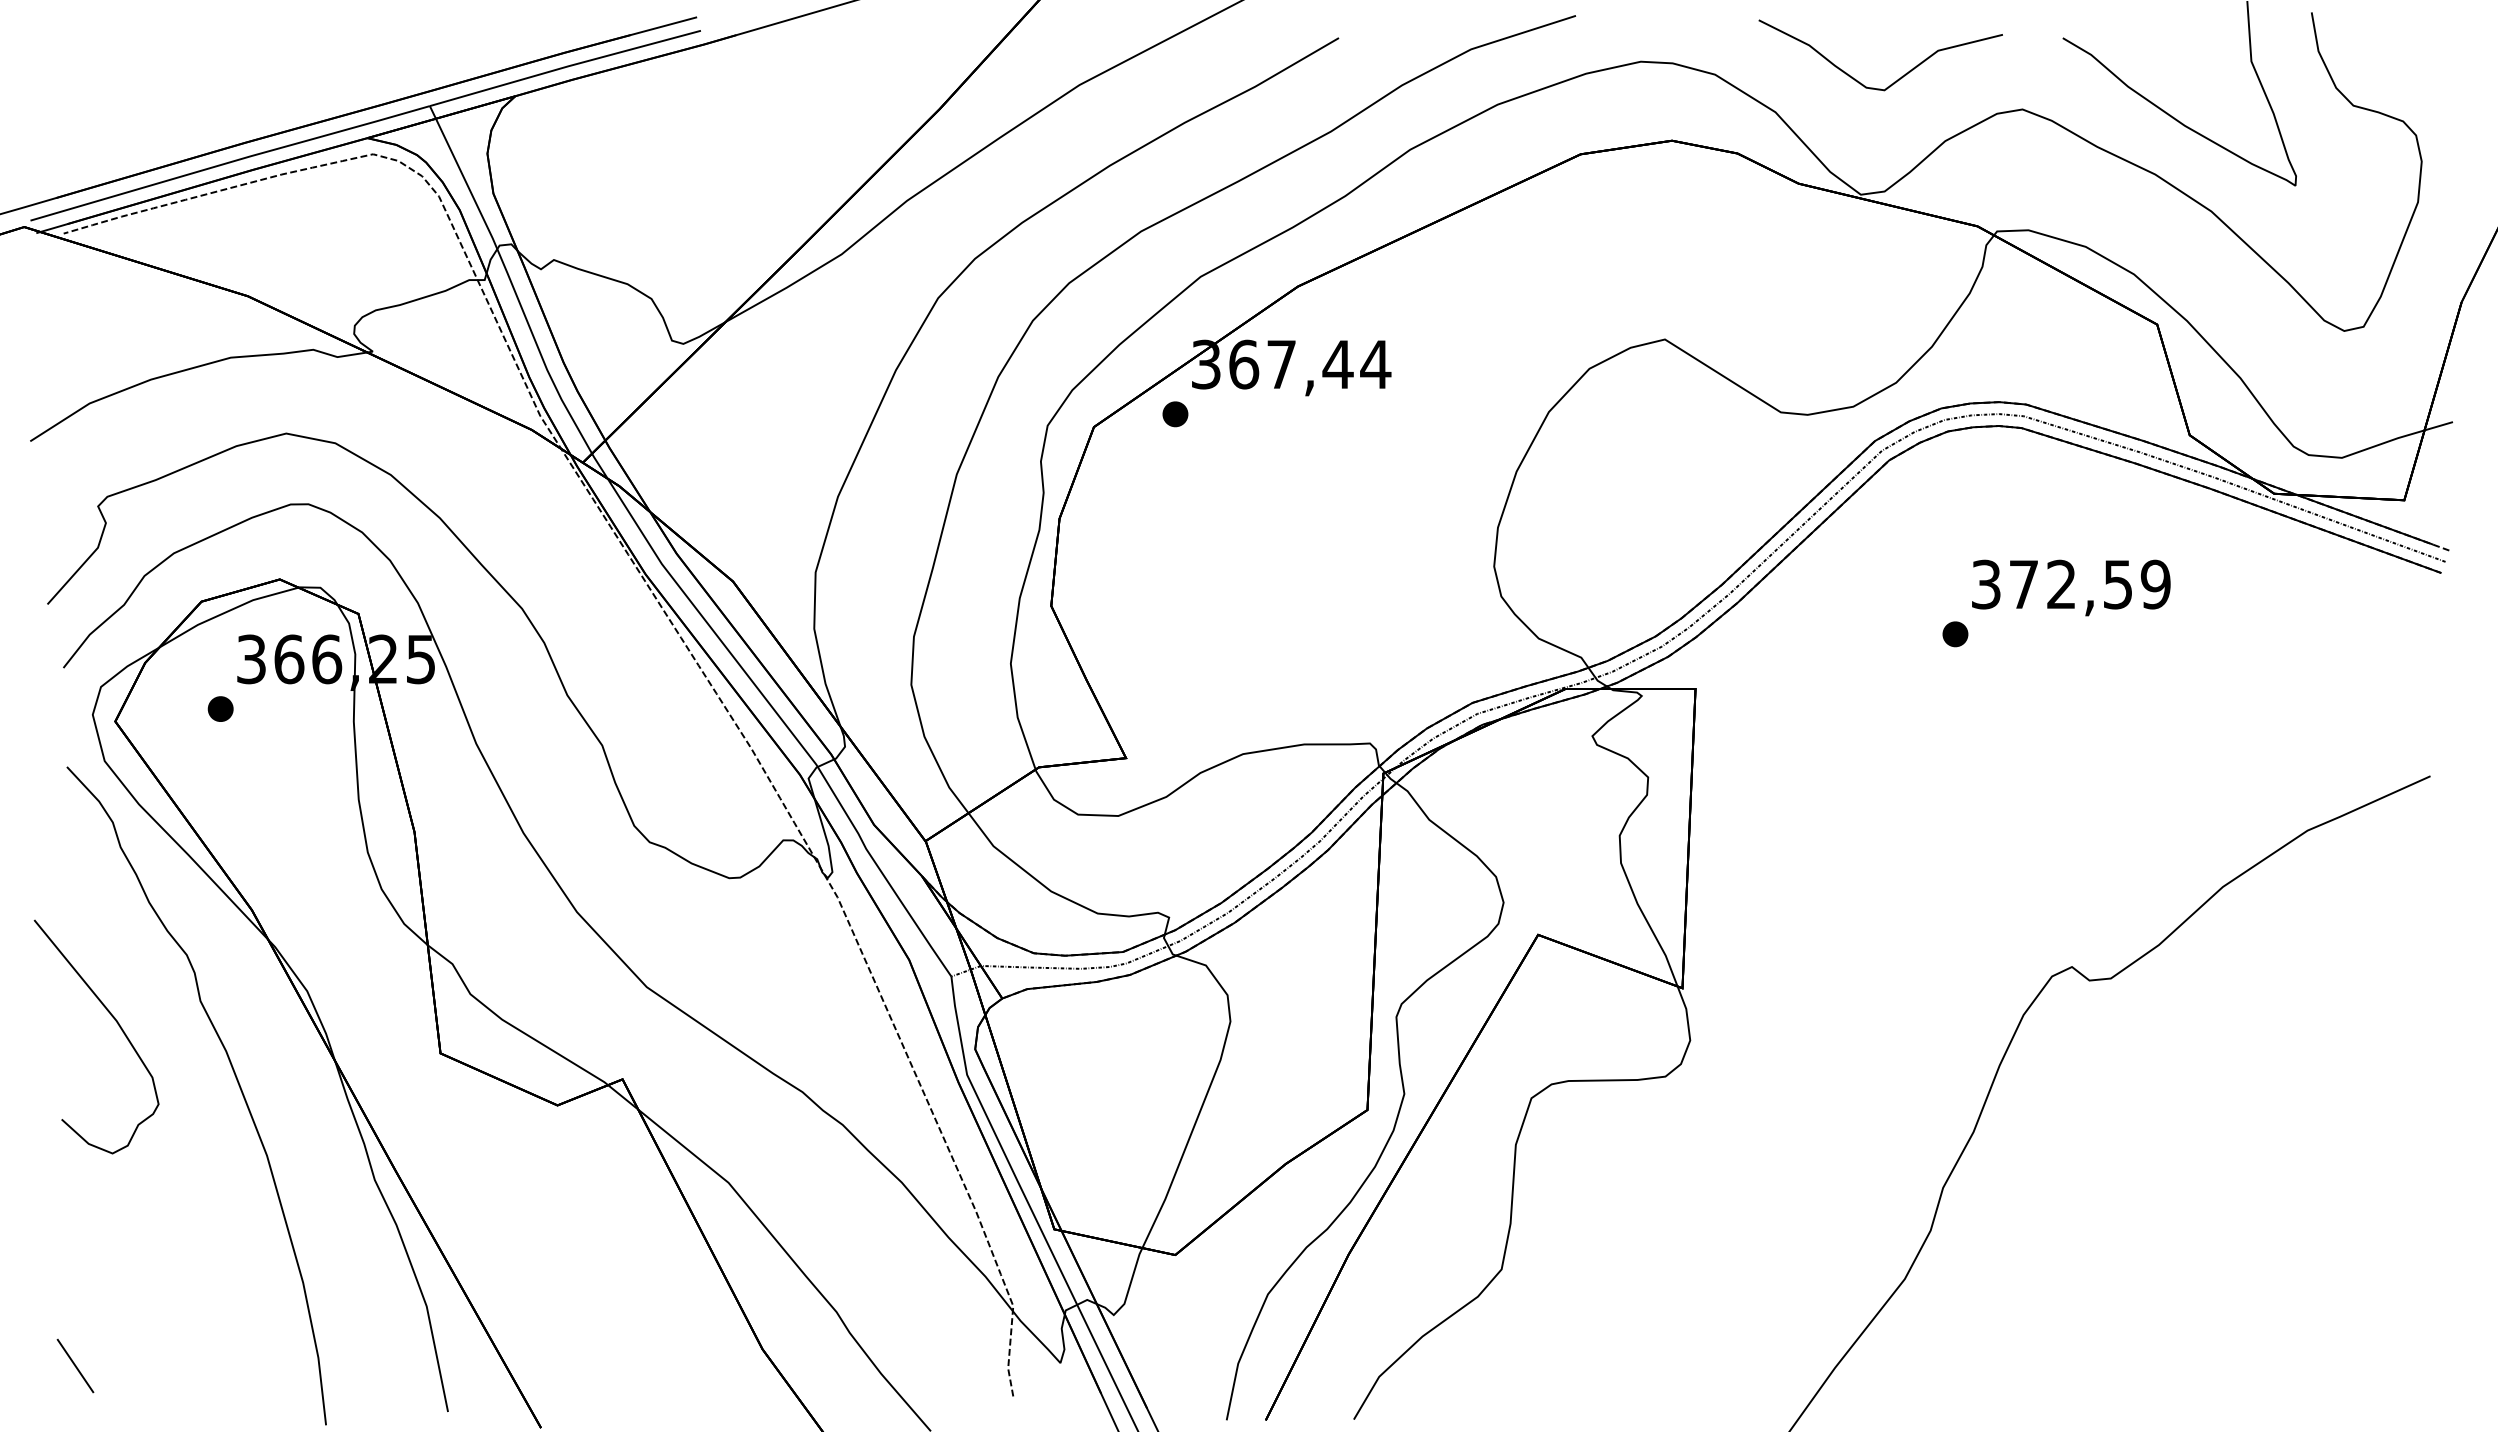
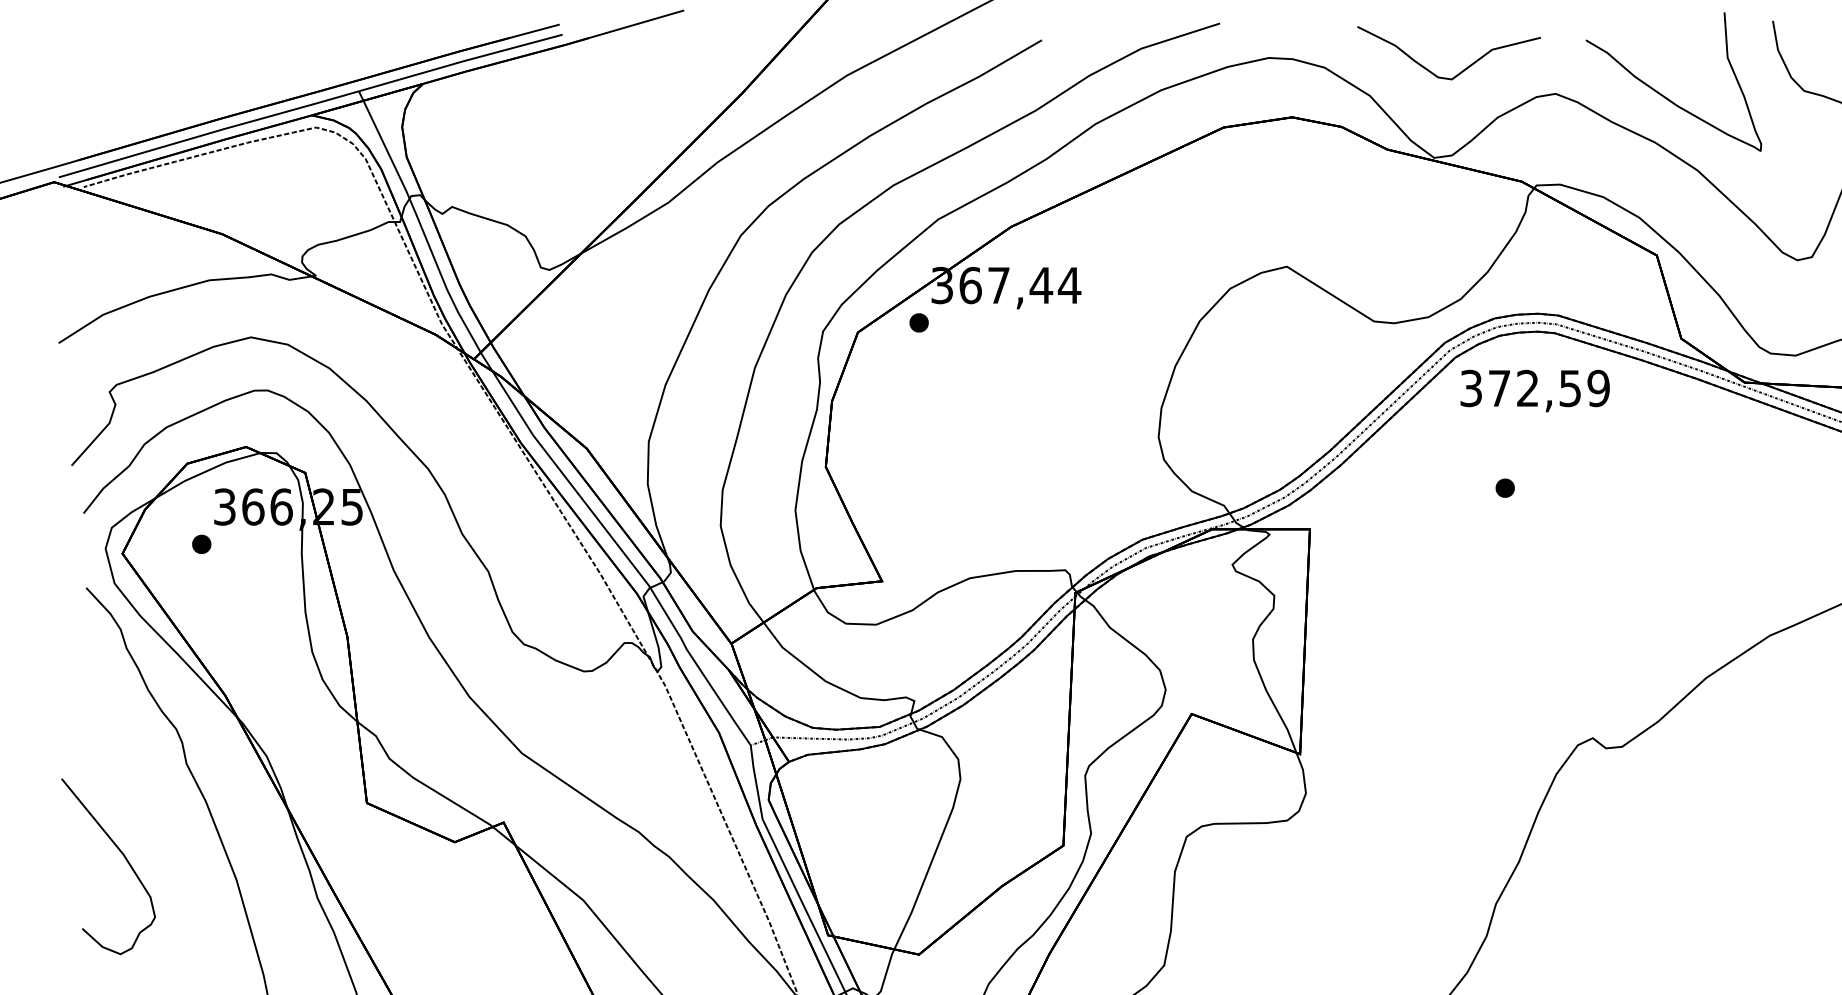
text: (2071, 587) -> (1535, 390), moved
curve: (117, 1024) -> (124, 857), moved

